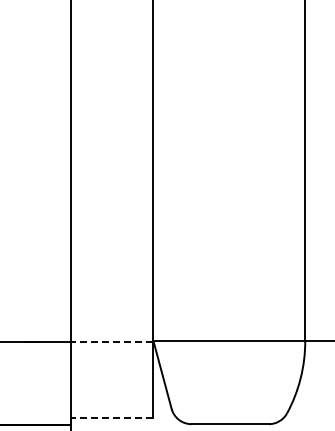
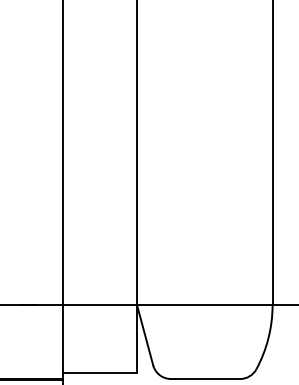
line: (111, 341) -> (99, 305), dashed -> solid
line: (111, 417) -> (99, 373), dashed -> solid

